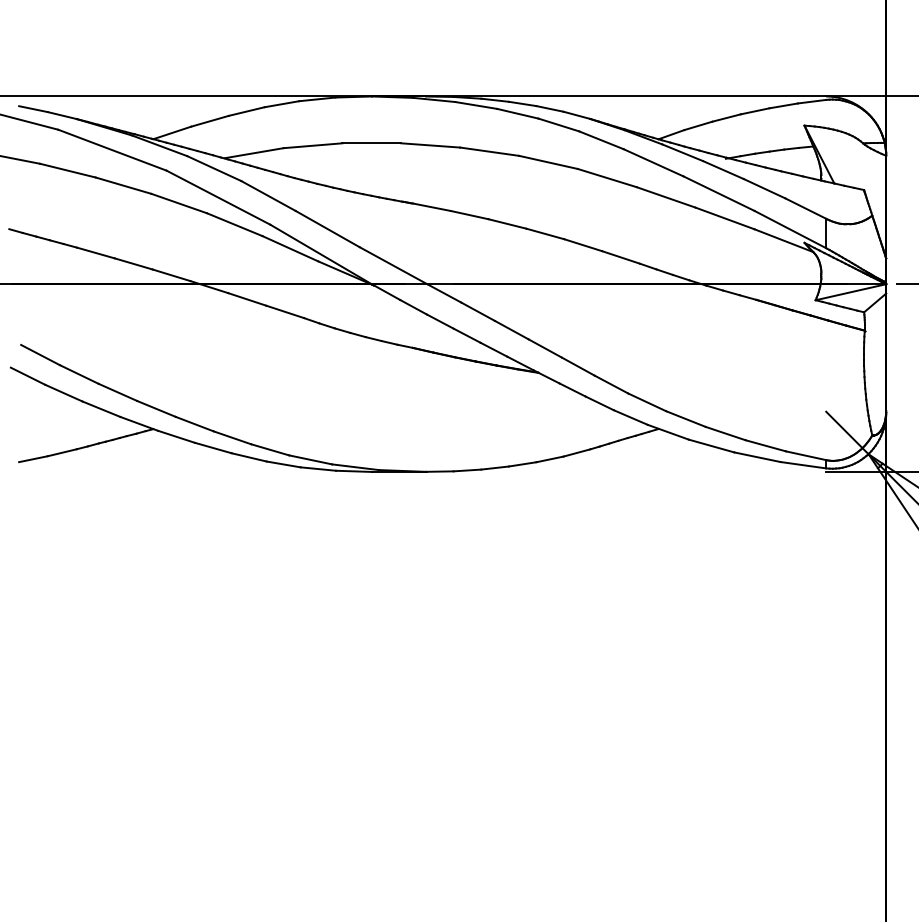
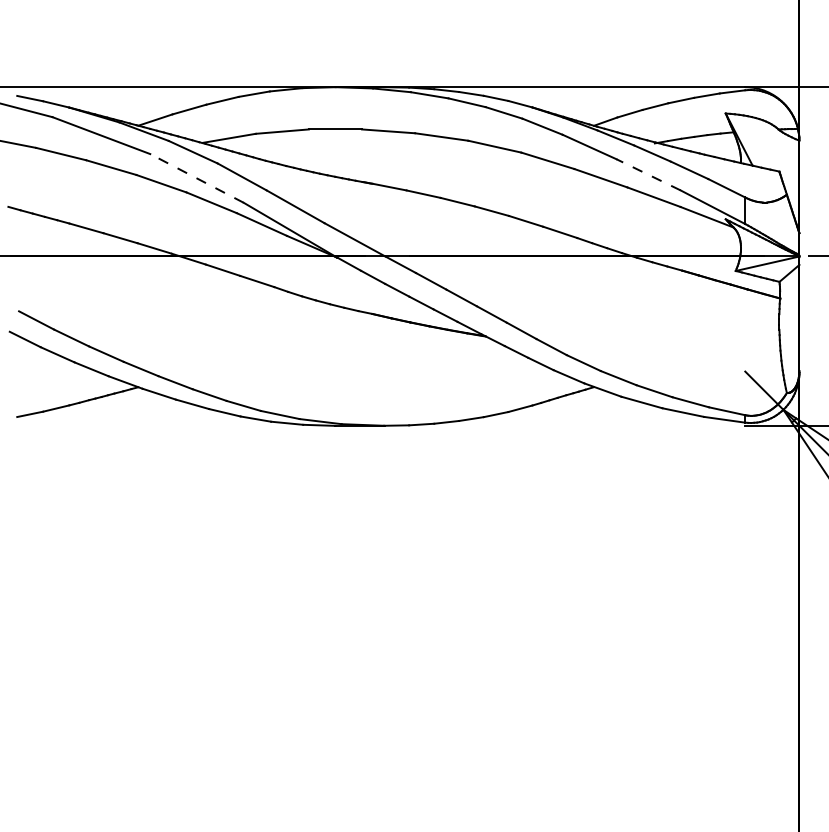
line: (718, 193) -> (648, 174), solid -> dashed
line: (218, 197) -> (197, 178), solid -> dashed

